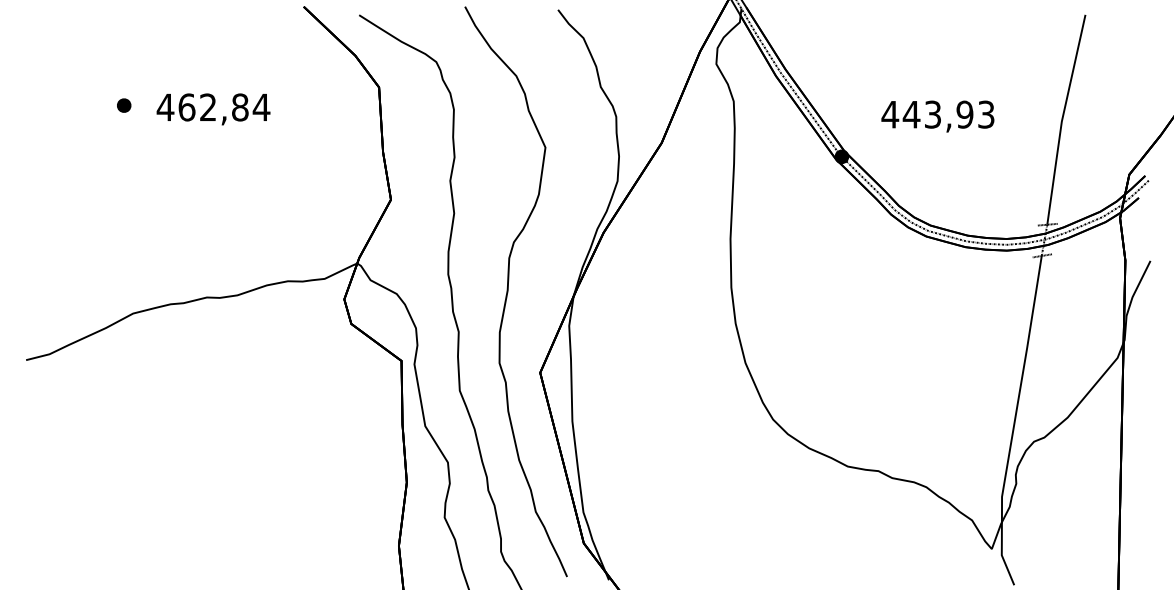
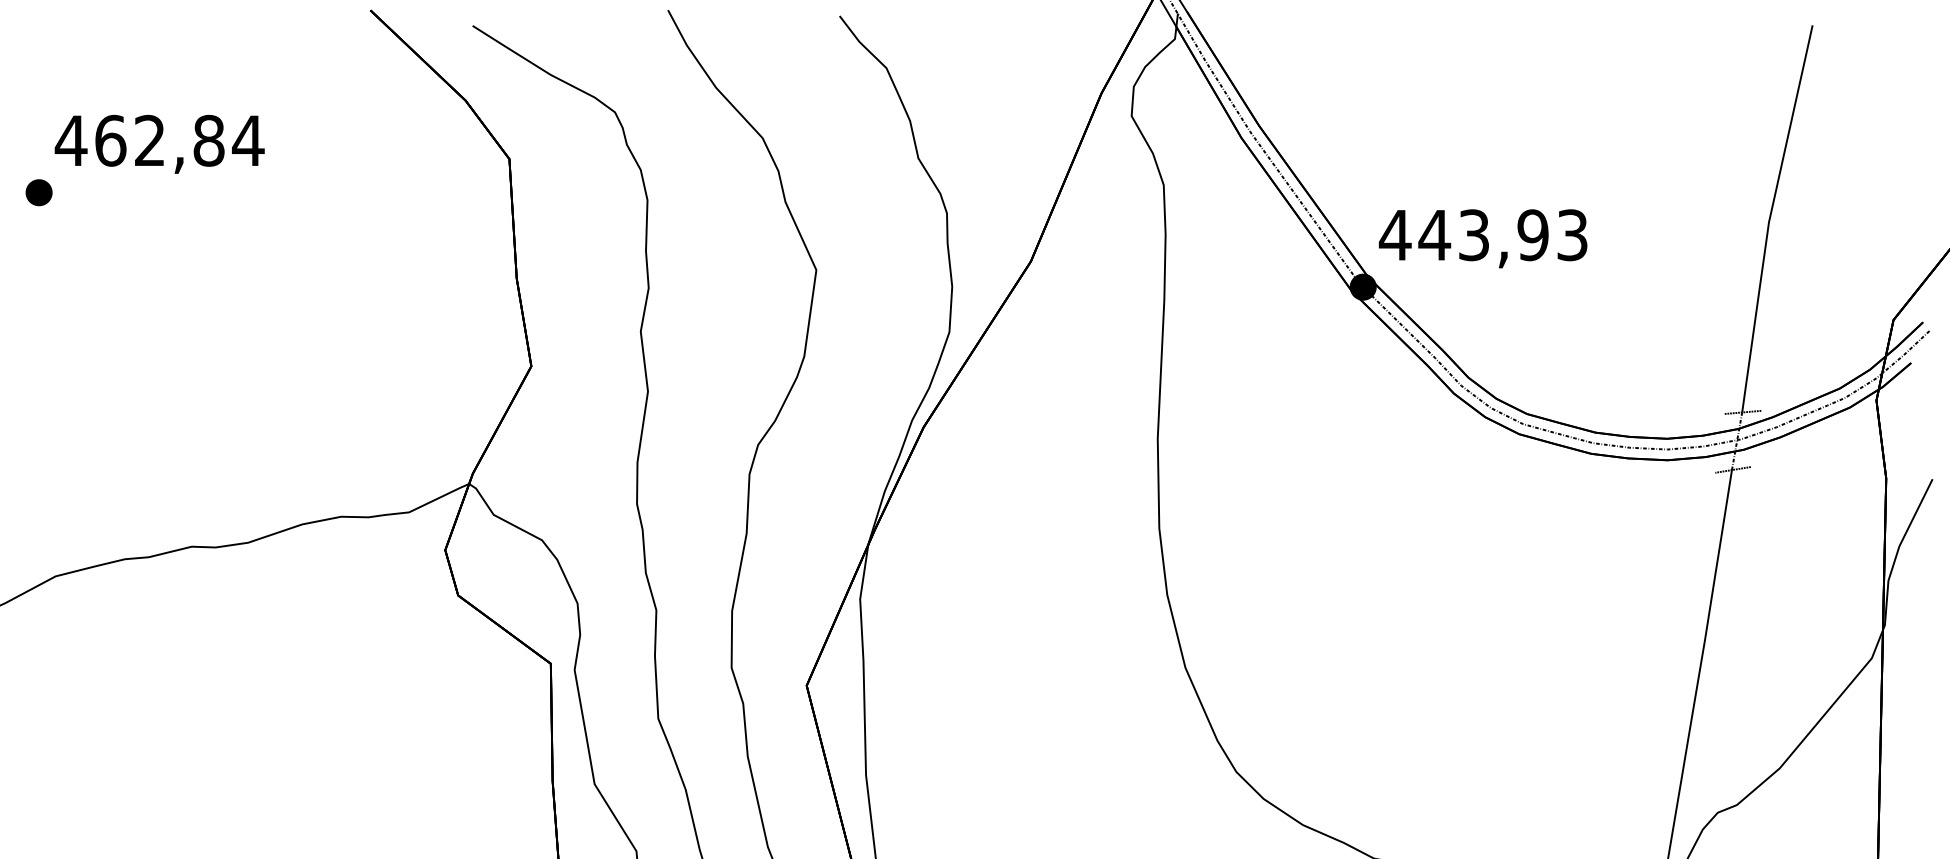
text: (213, 109) -> (159, 144), moved
text: (937, 116) -> (1482, 238), moved

